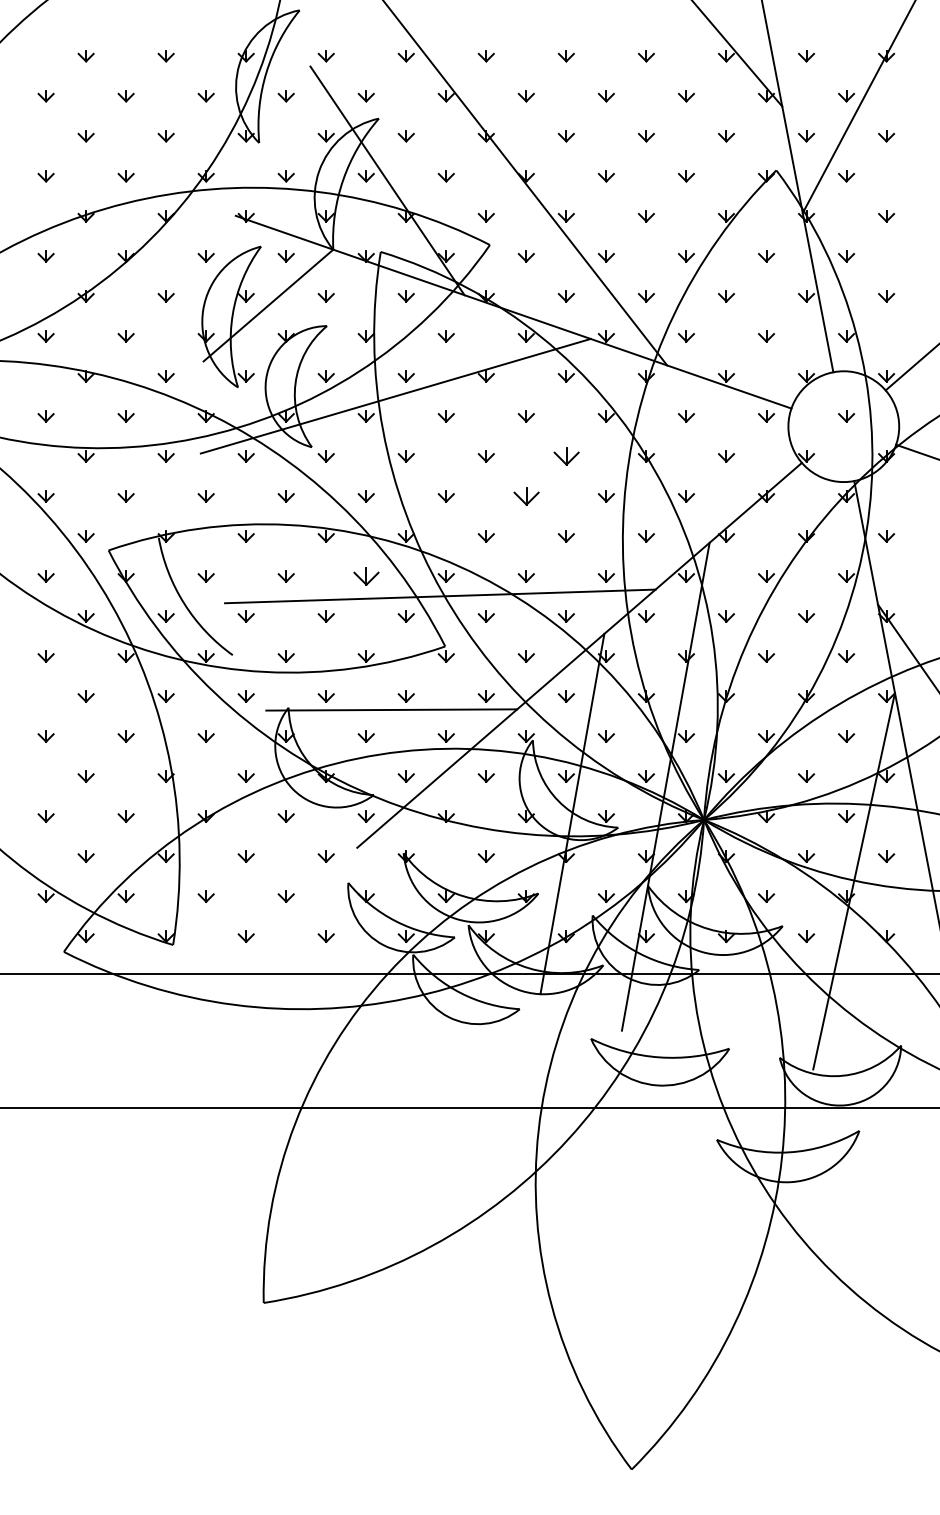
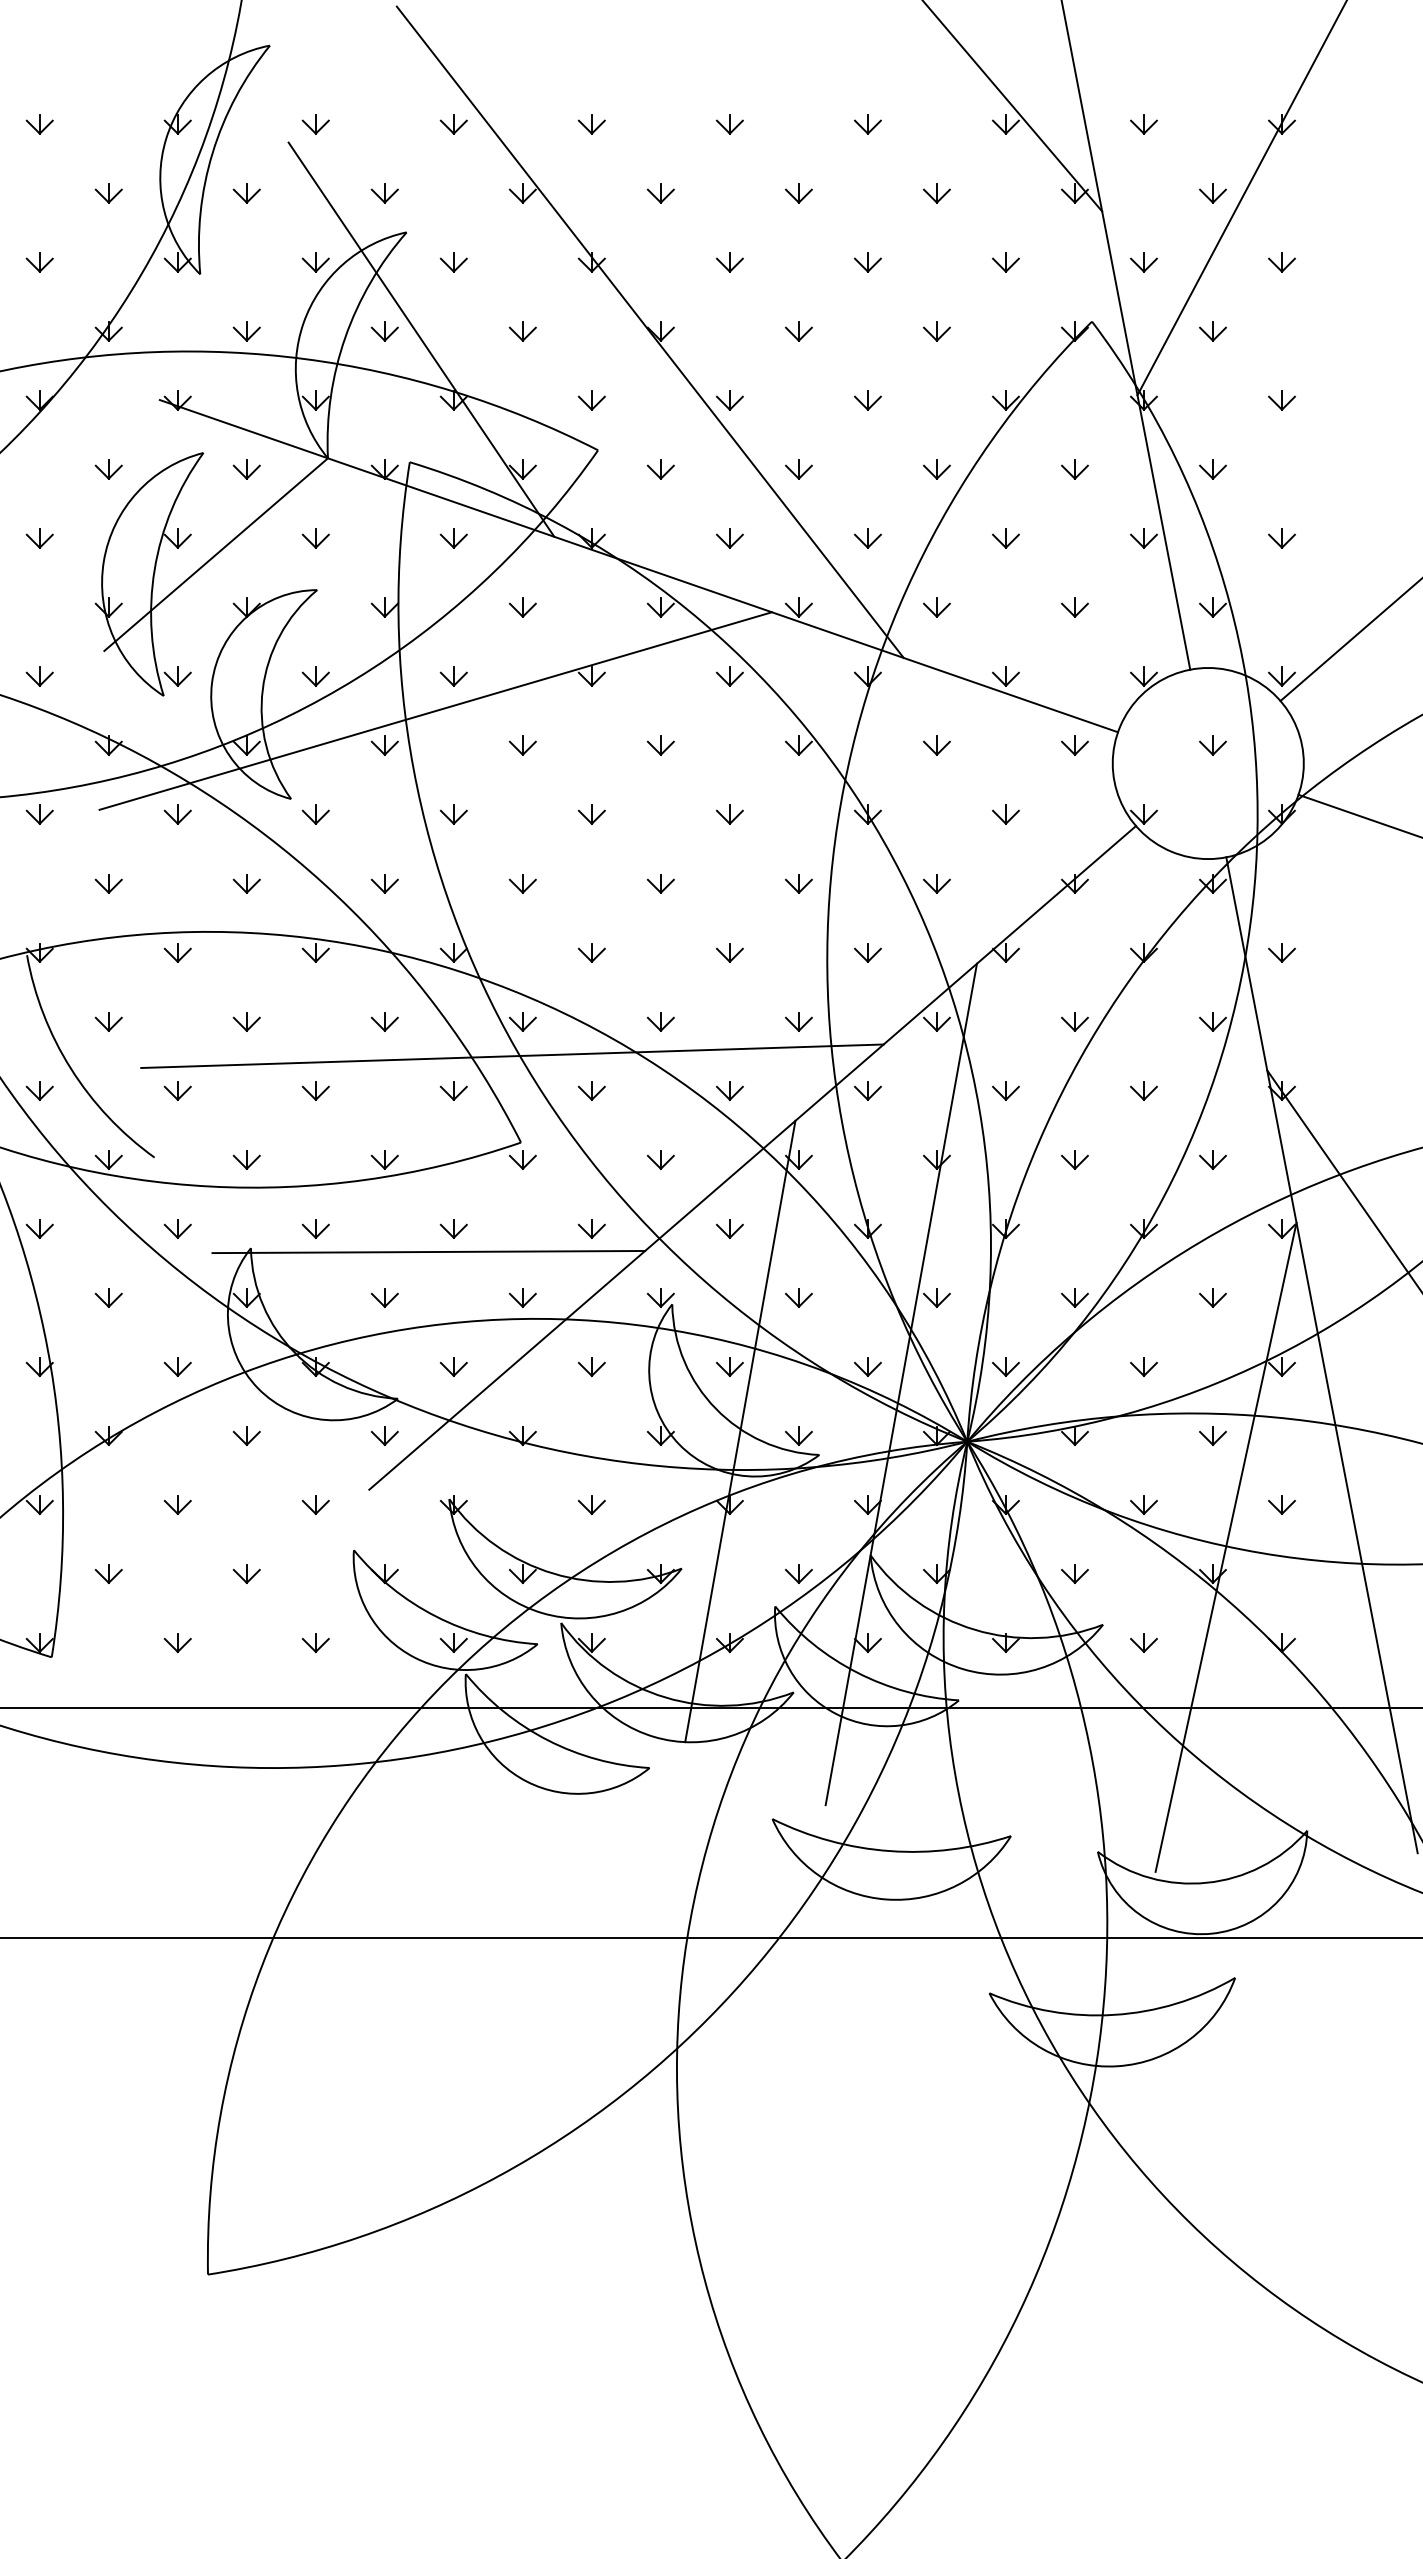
part: (565, 456) -> (728, 814), size x0.62
part: (525, 496) -> (659, 883), size x0.62
part: (365, 576) -> (383, 1021), size x0.62

